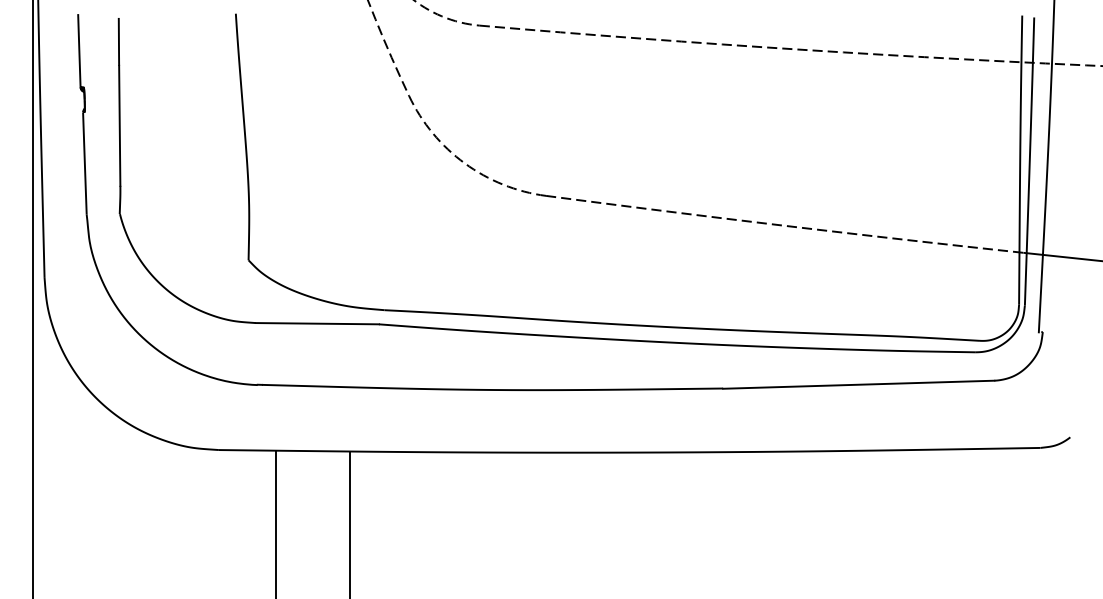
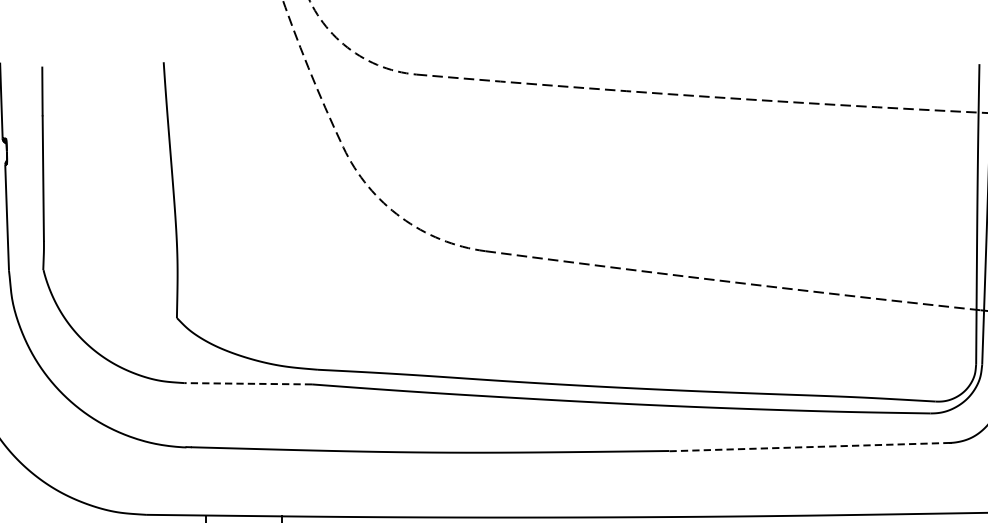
line: (317, 323) -> (248, 383), solid -> dashed
line: (858, 384) -> (809, 446), solid -> dashed

